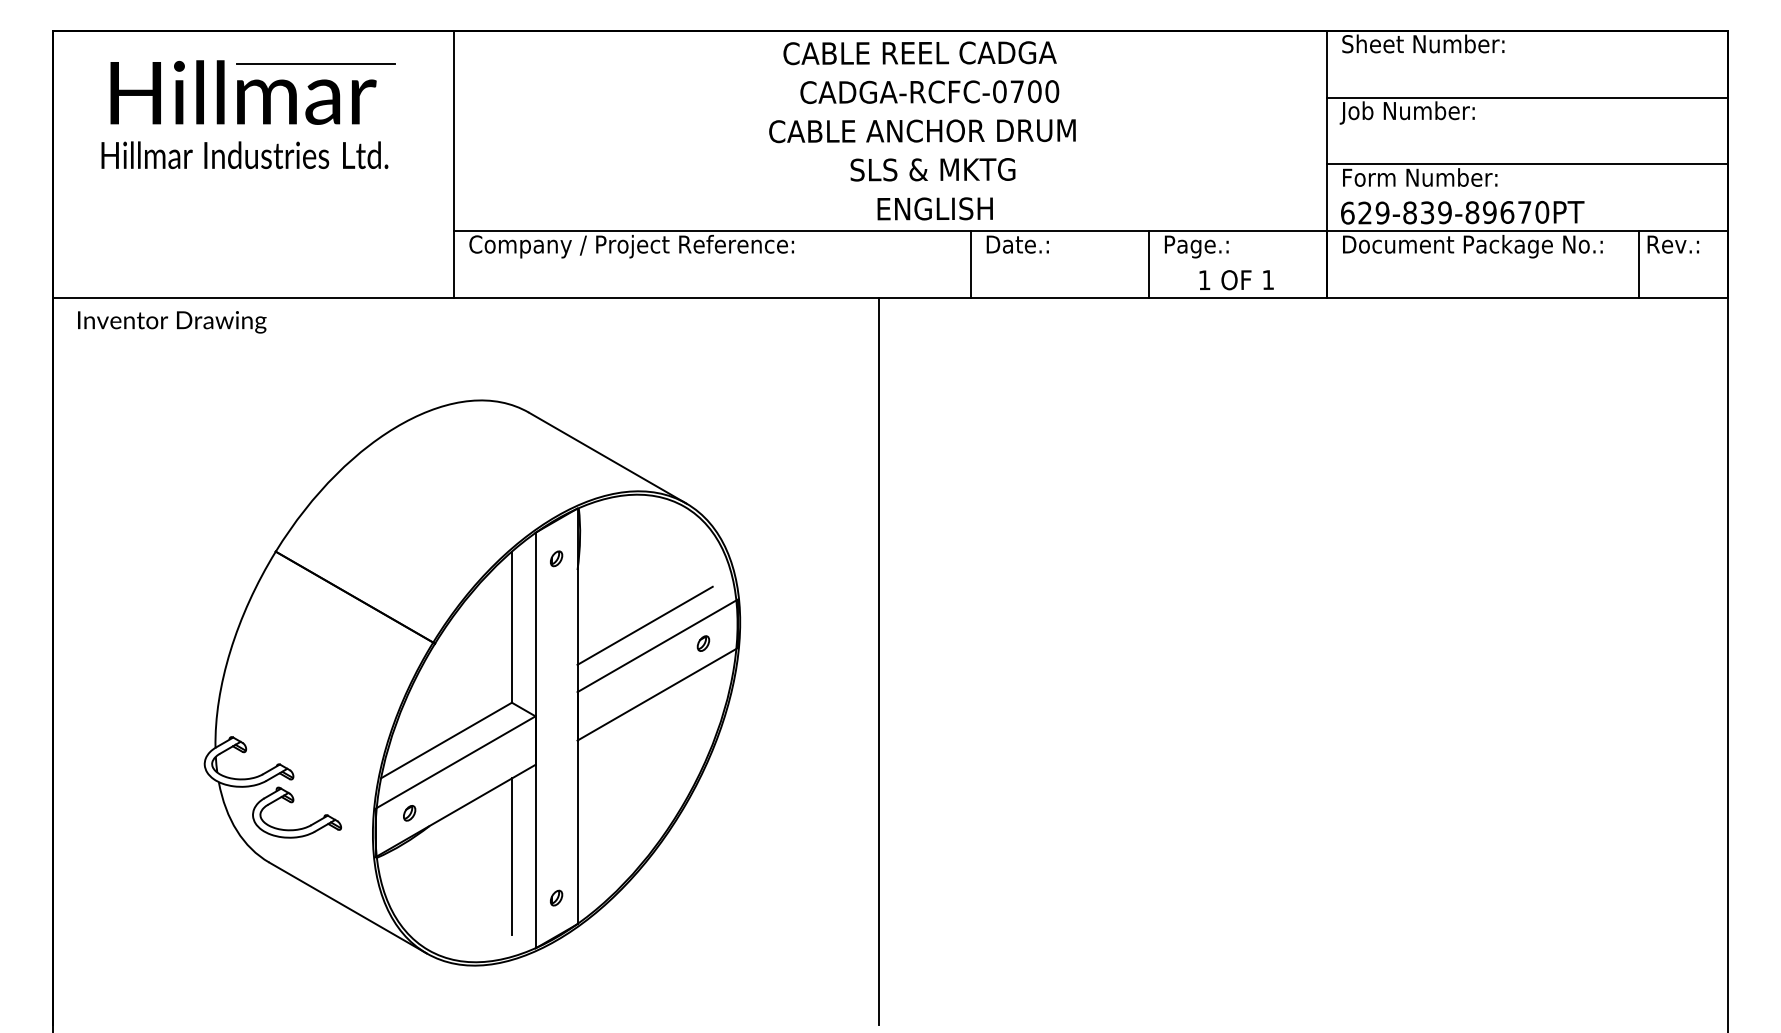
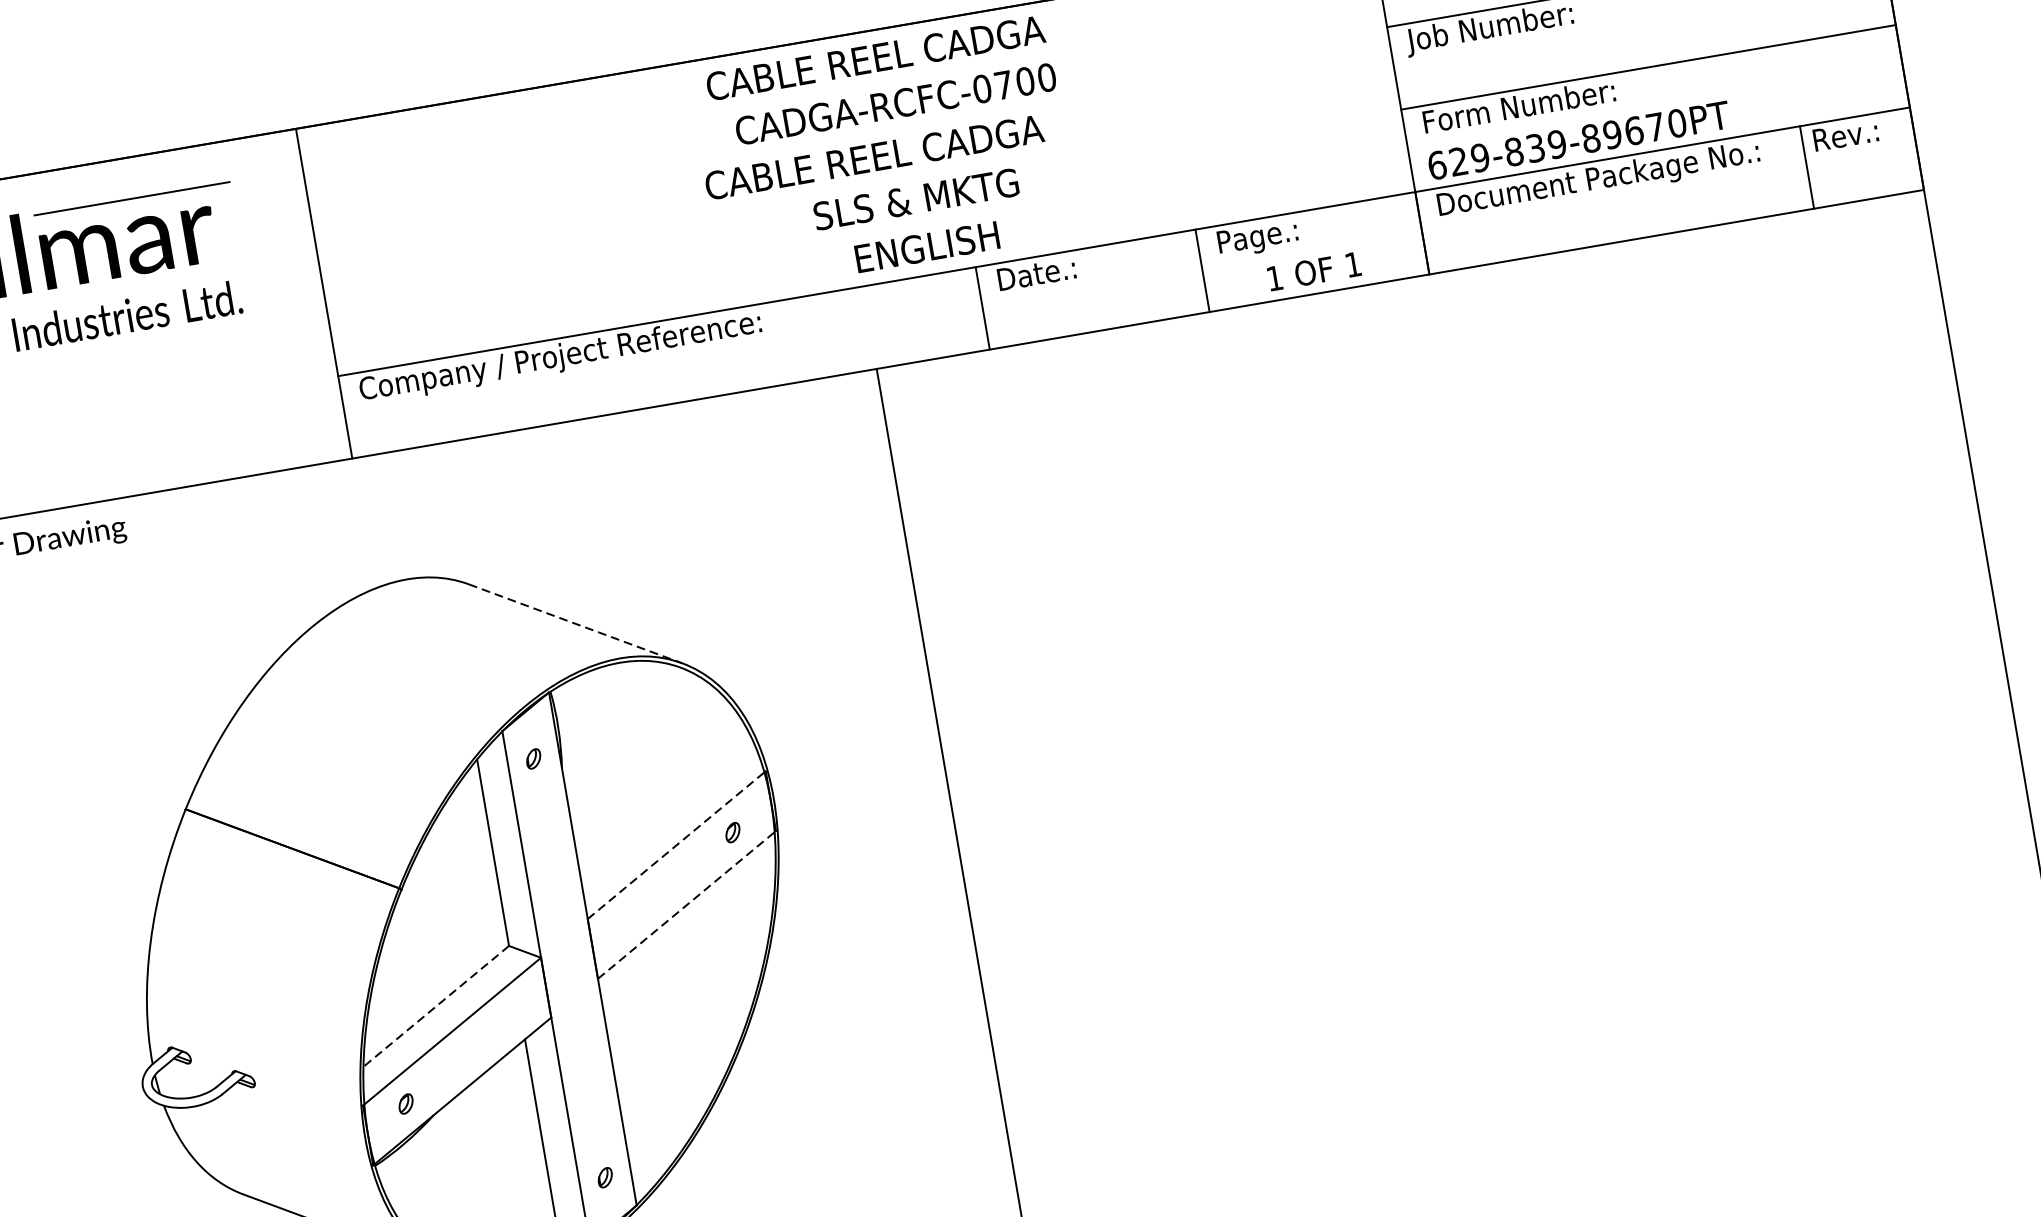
text: (970, 130) -> (954, 142), CABLE ANCHOR DRUM -> CABLE REEL CADGA
line: (607, 458) -> (575, 624), solid -> dashed
line: (644, 625) -> (656, 822), removed
line: (658, 645) -> (677, 844), solid -> dashed
line: (658, 694) -> (688, 904), solid -> dashed
line: (446, 740) -> (436, 1006), solid -> dashed
part: (292, 803) -> (259, 1116), removed

